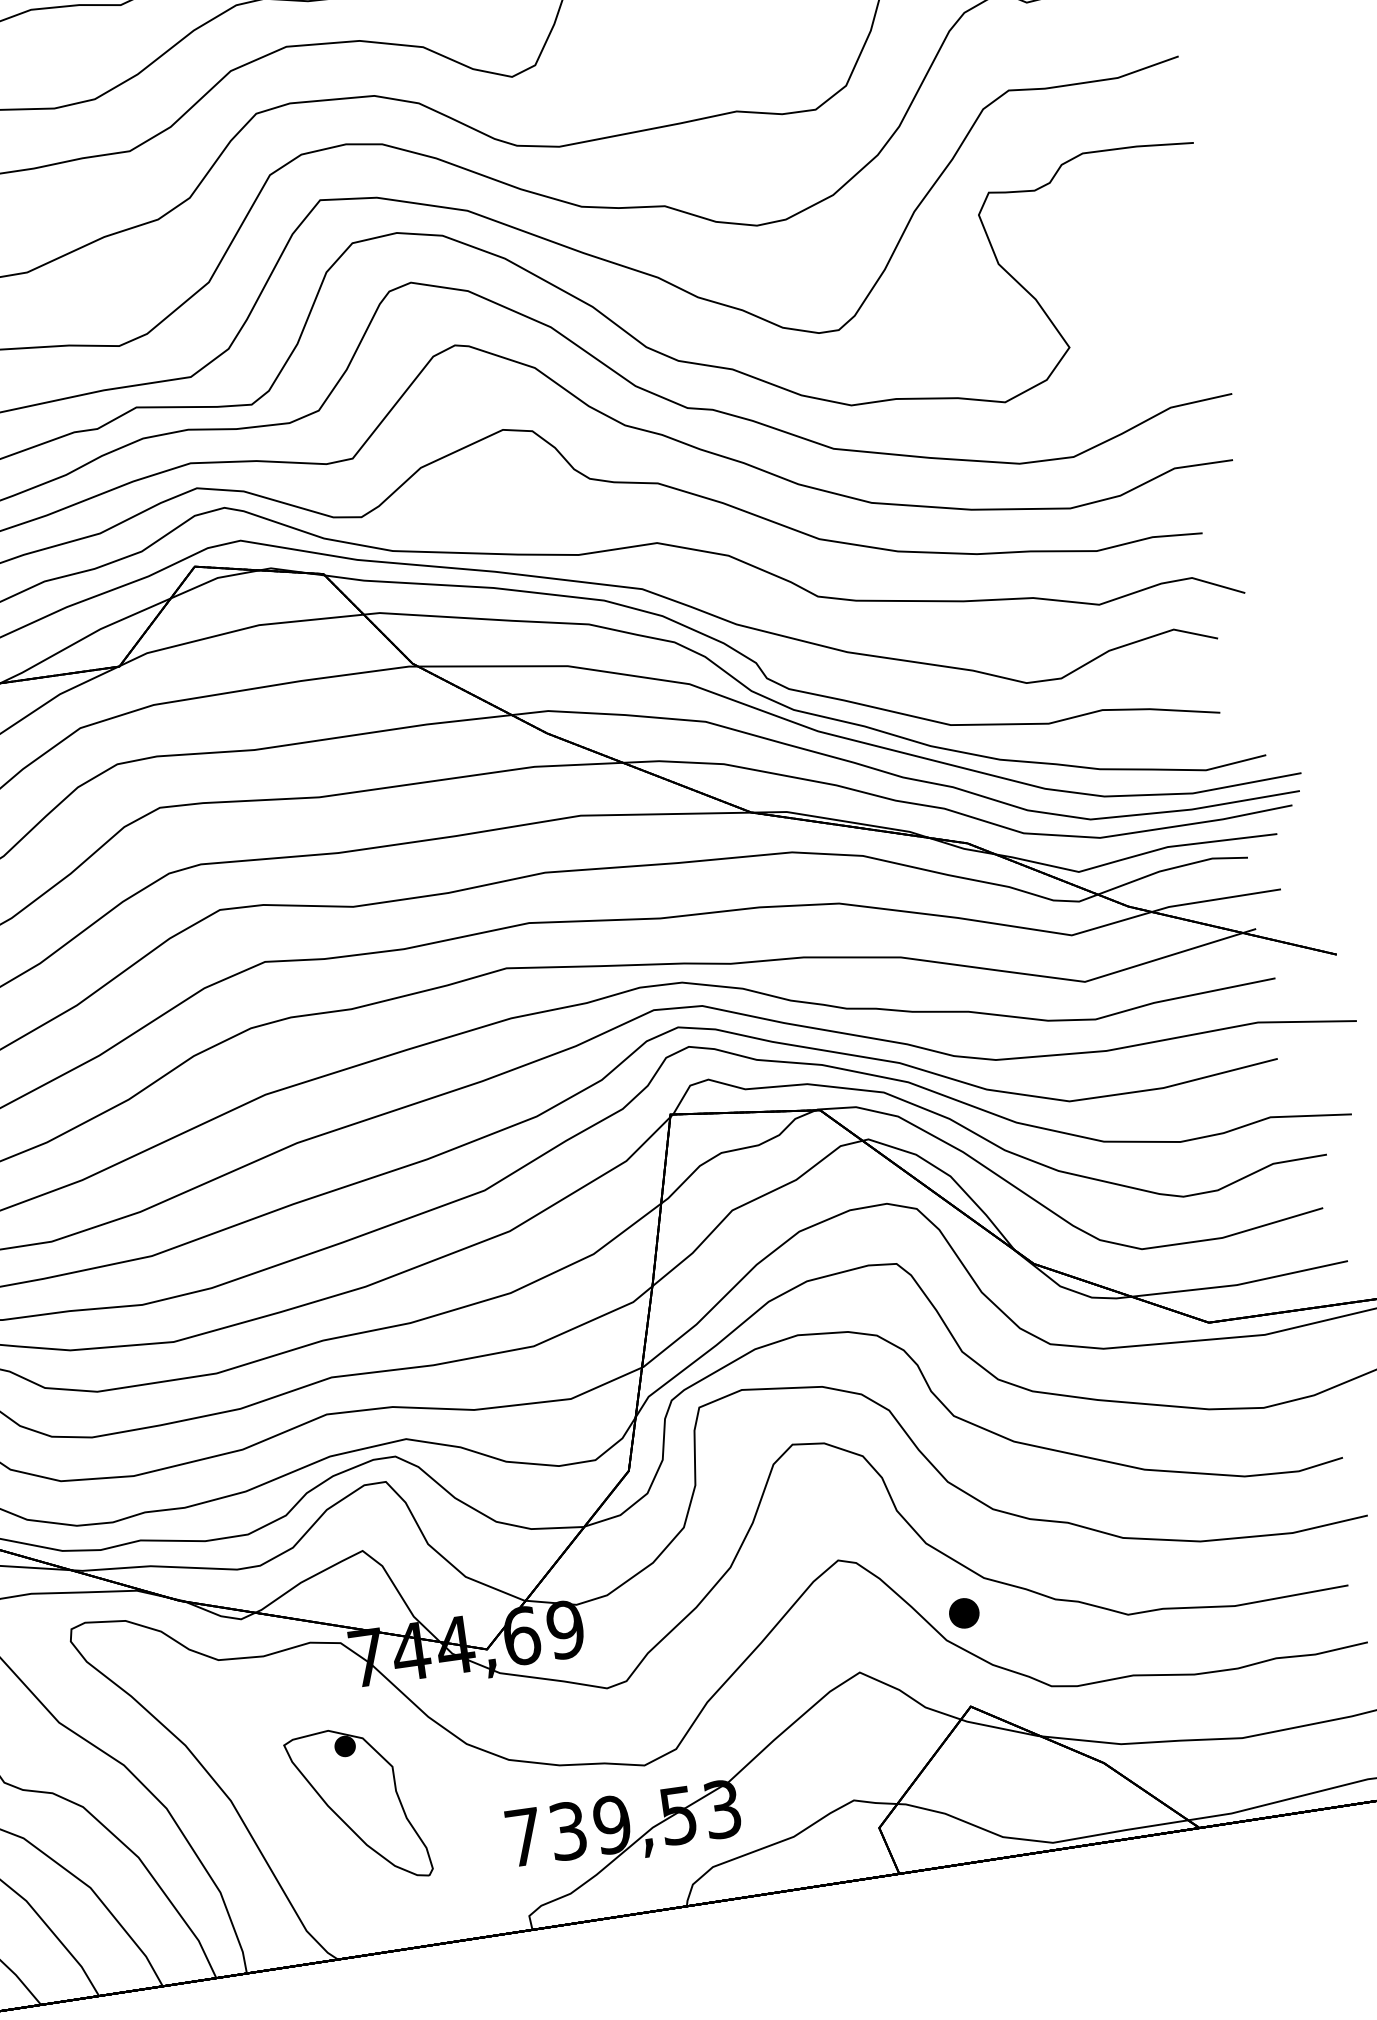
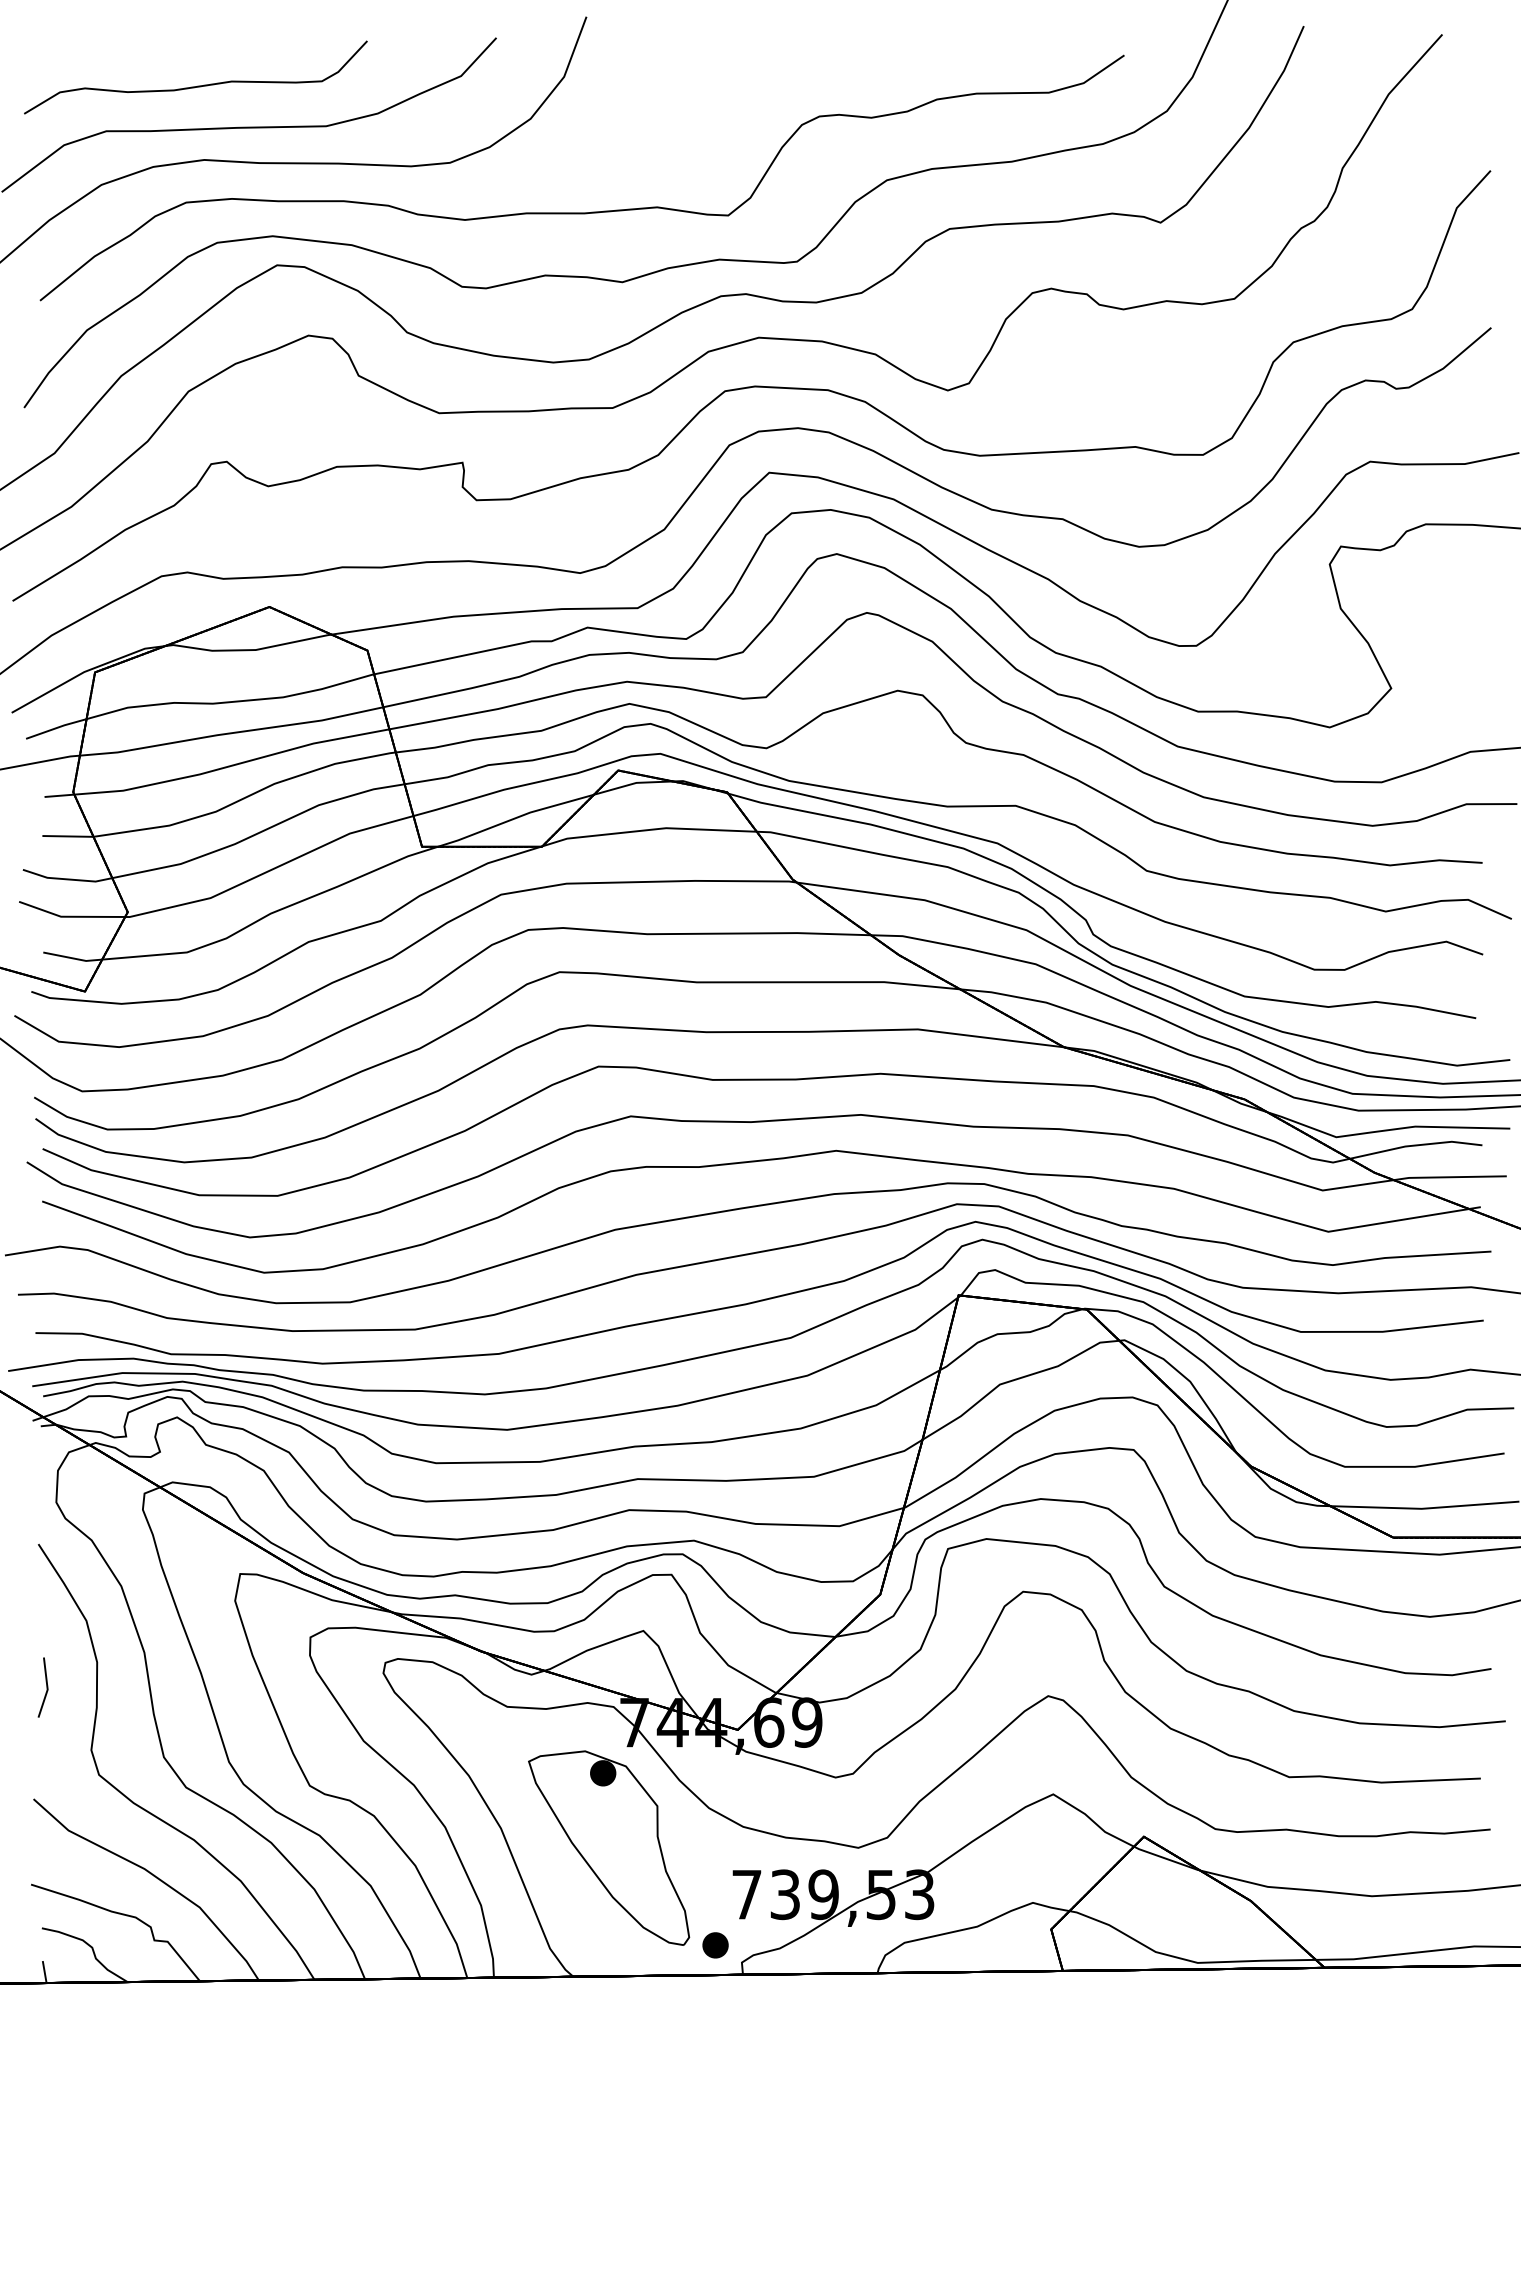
part: (964, 1613) -> (715, 1945), moved
part: (358, 1805) -> (609, 1847), size x1.43

